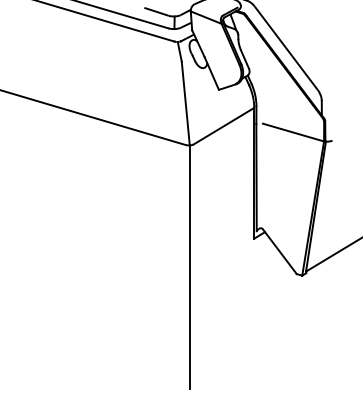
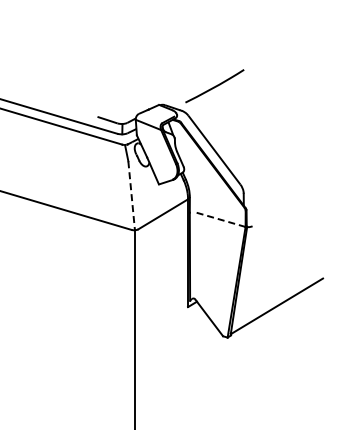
line: (185, 103) -> (131, 195), solid -> dashed
line: (292, 132) -> (219, 219), solid -> dashed

